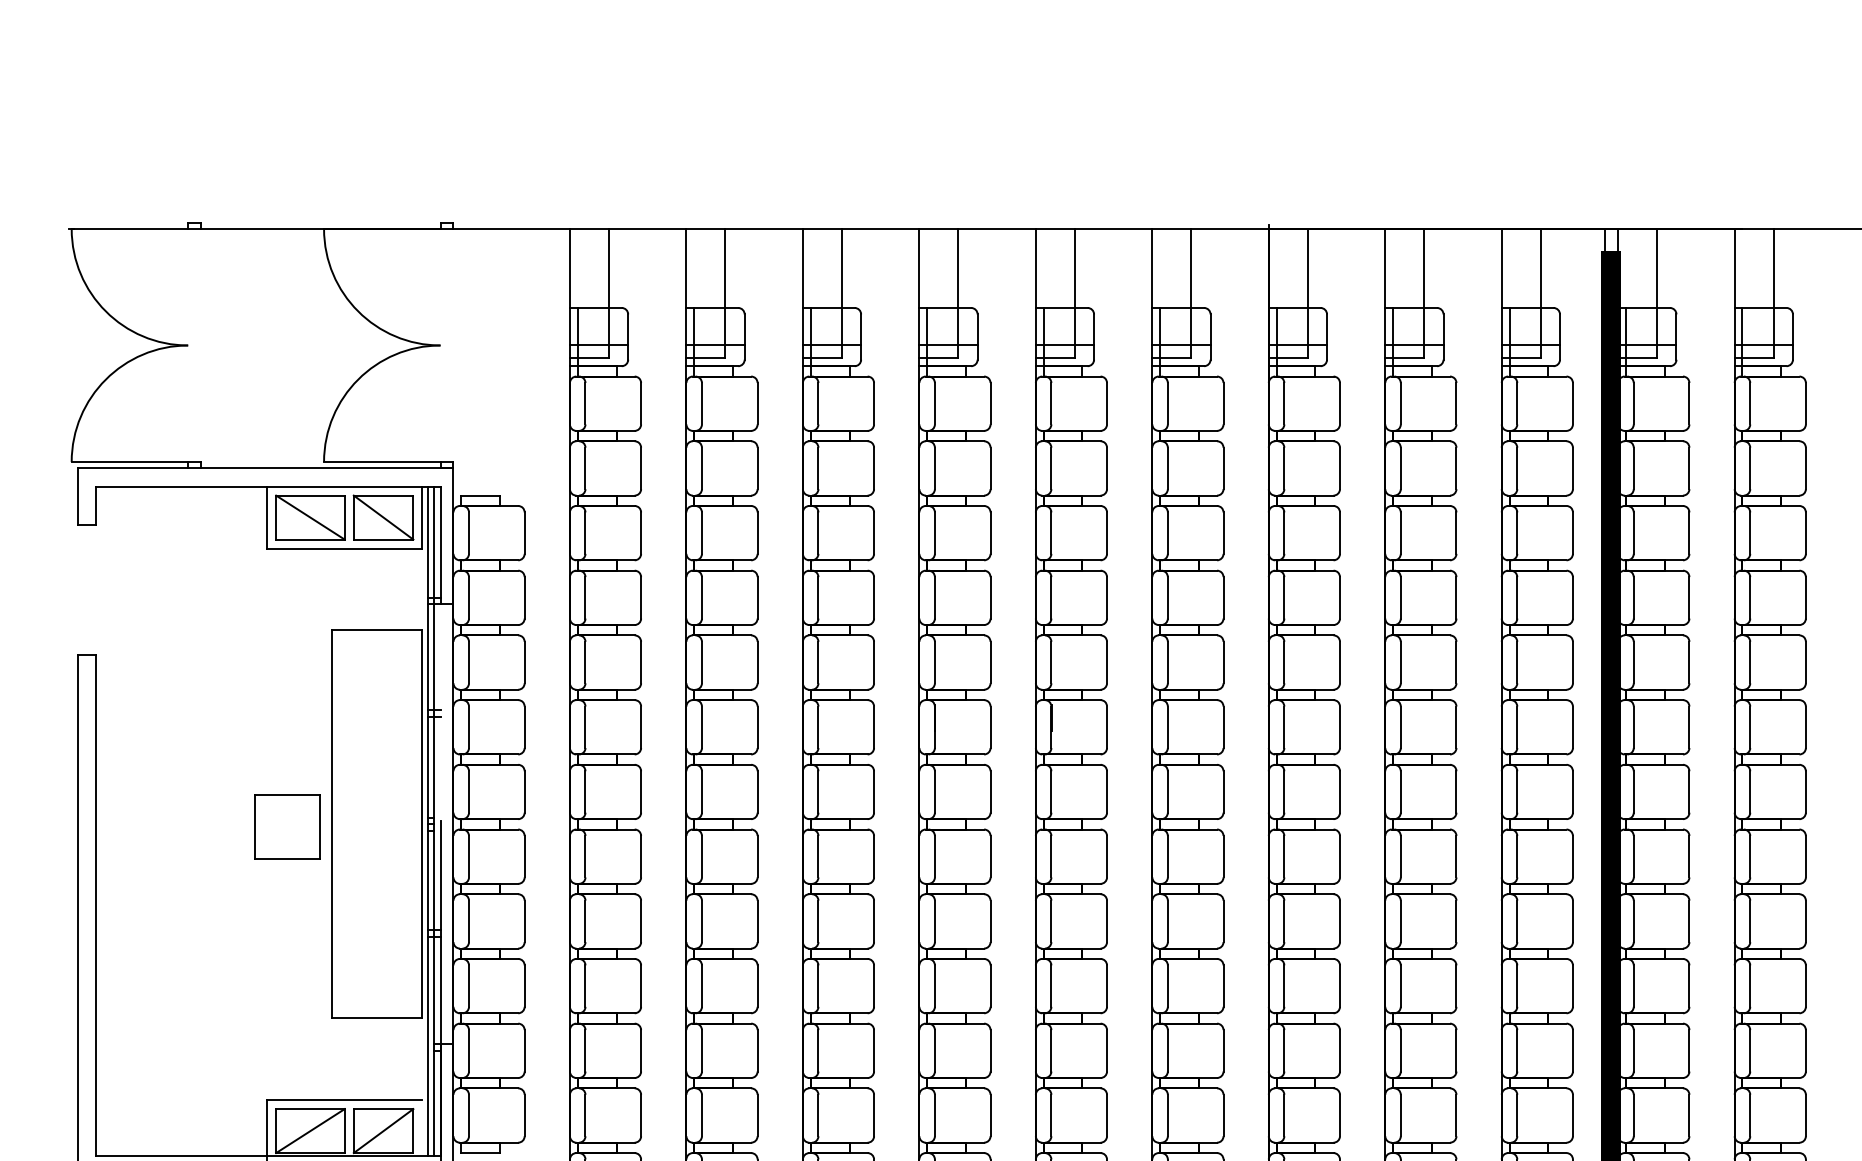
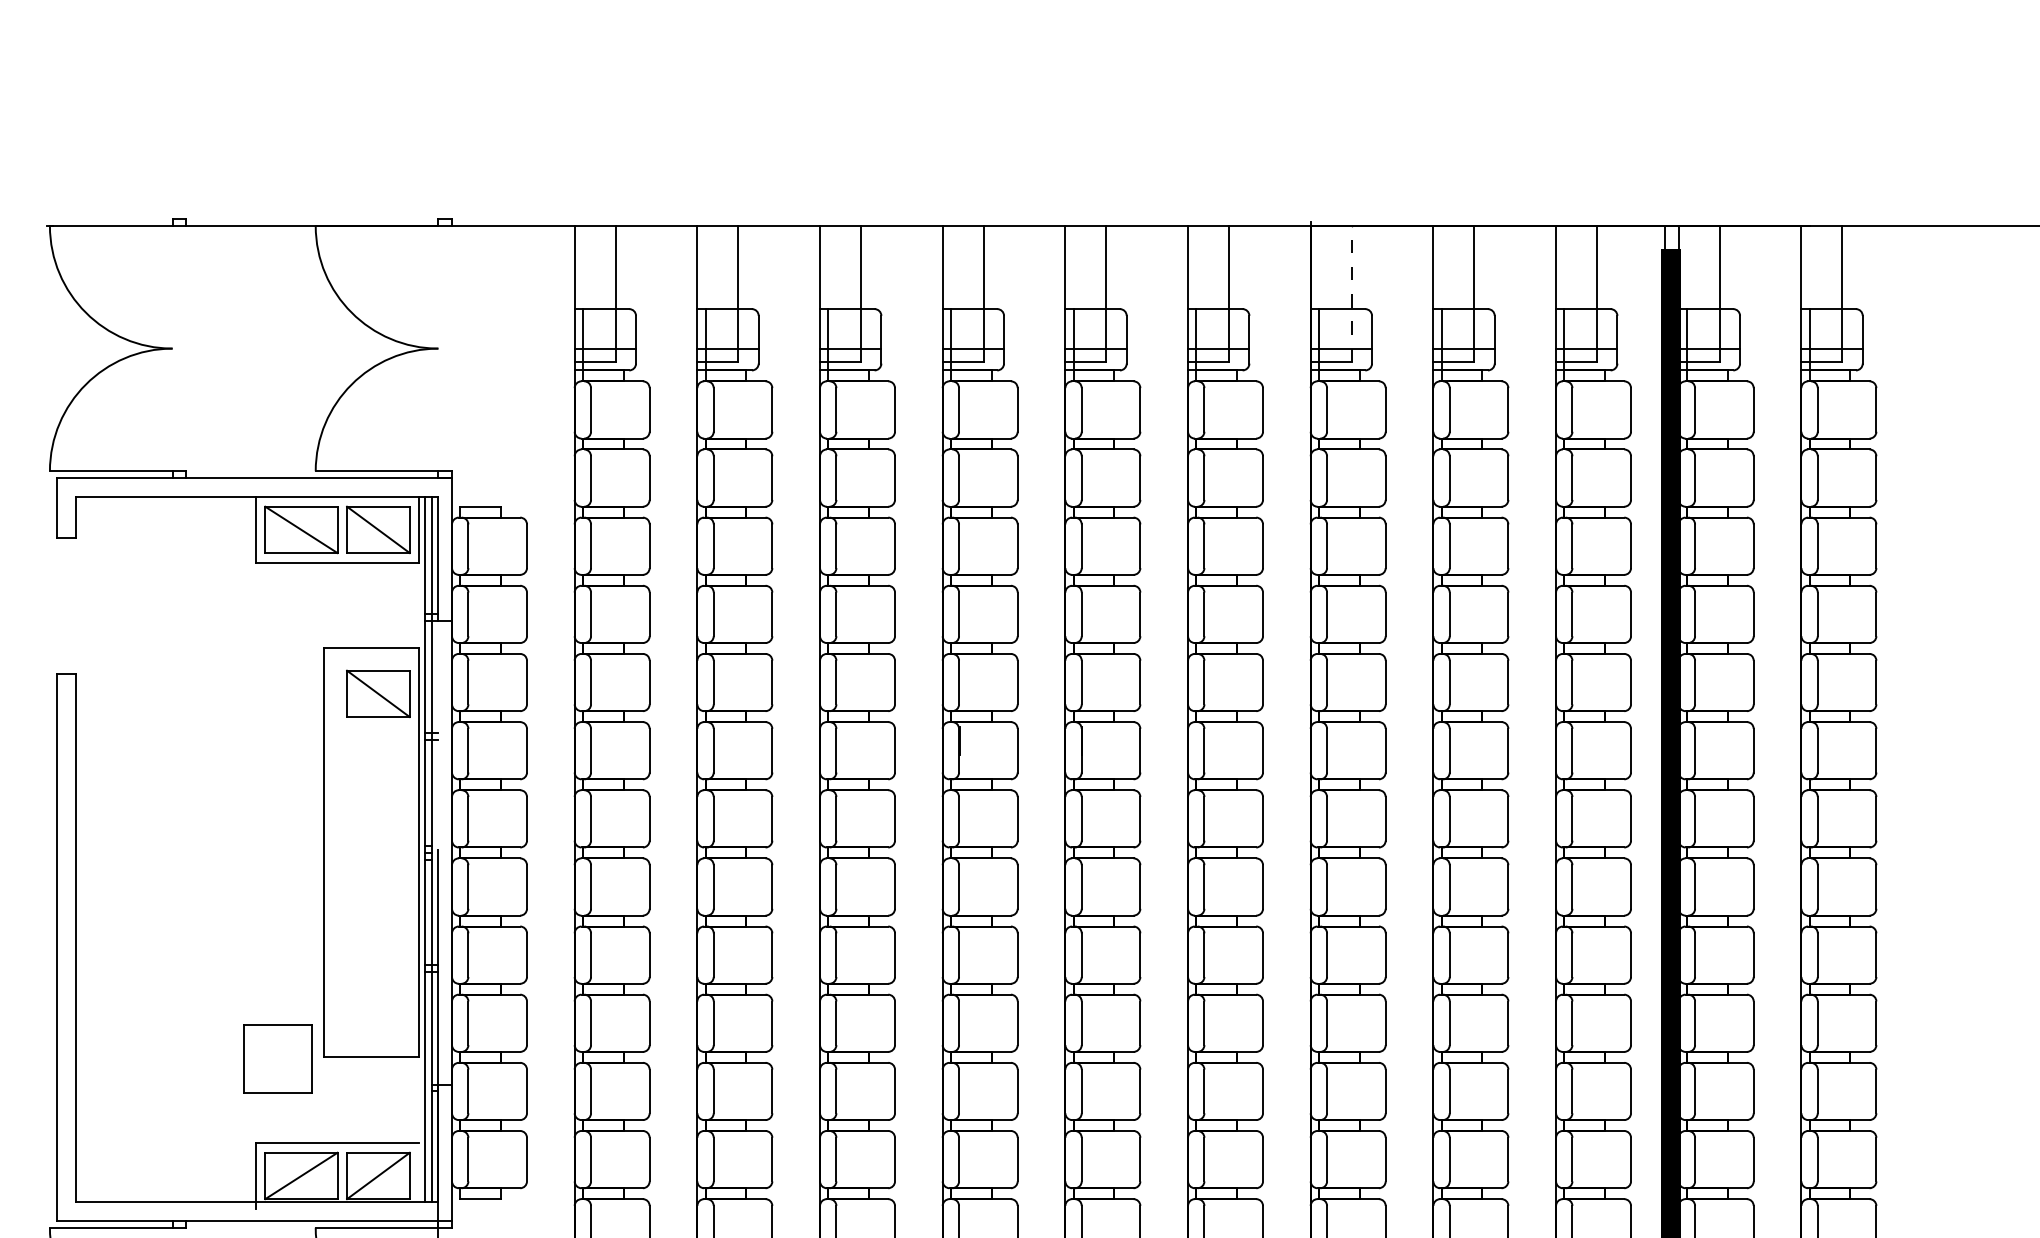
line: (1307, 293) -> (1351, 293), solid -> dashed
part: (383, 672) -> (378, 693), added
part: (287, 826) -> (277, 1058), moved

